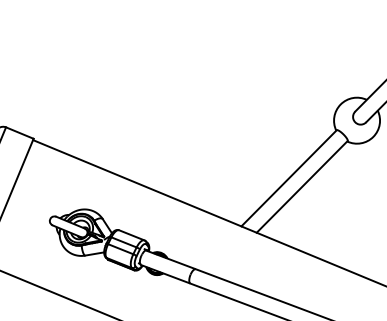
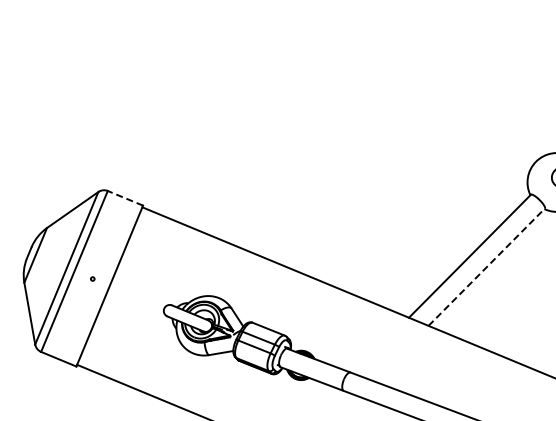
line: (19, 133) -> (124, 198), solid -> dashed
line: (301, 187) -> (486, 267), solid -> dashed

